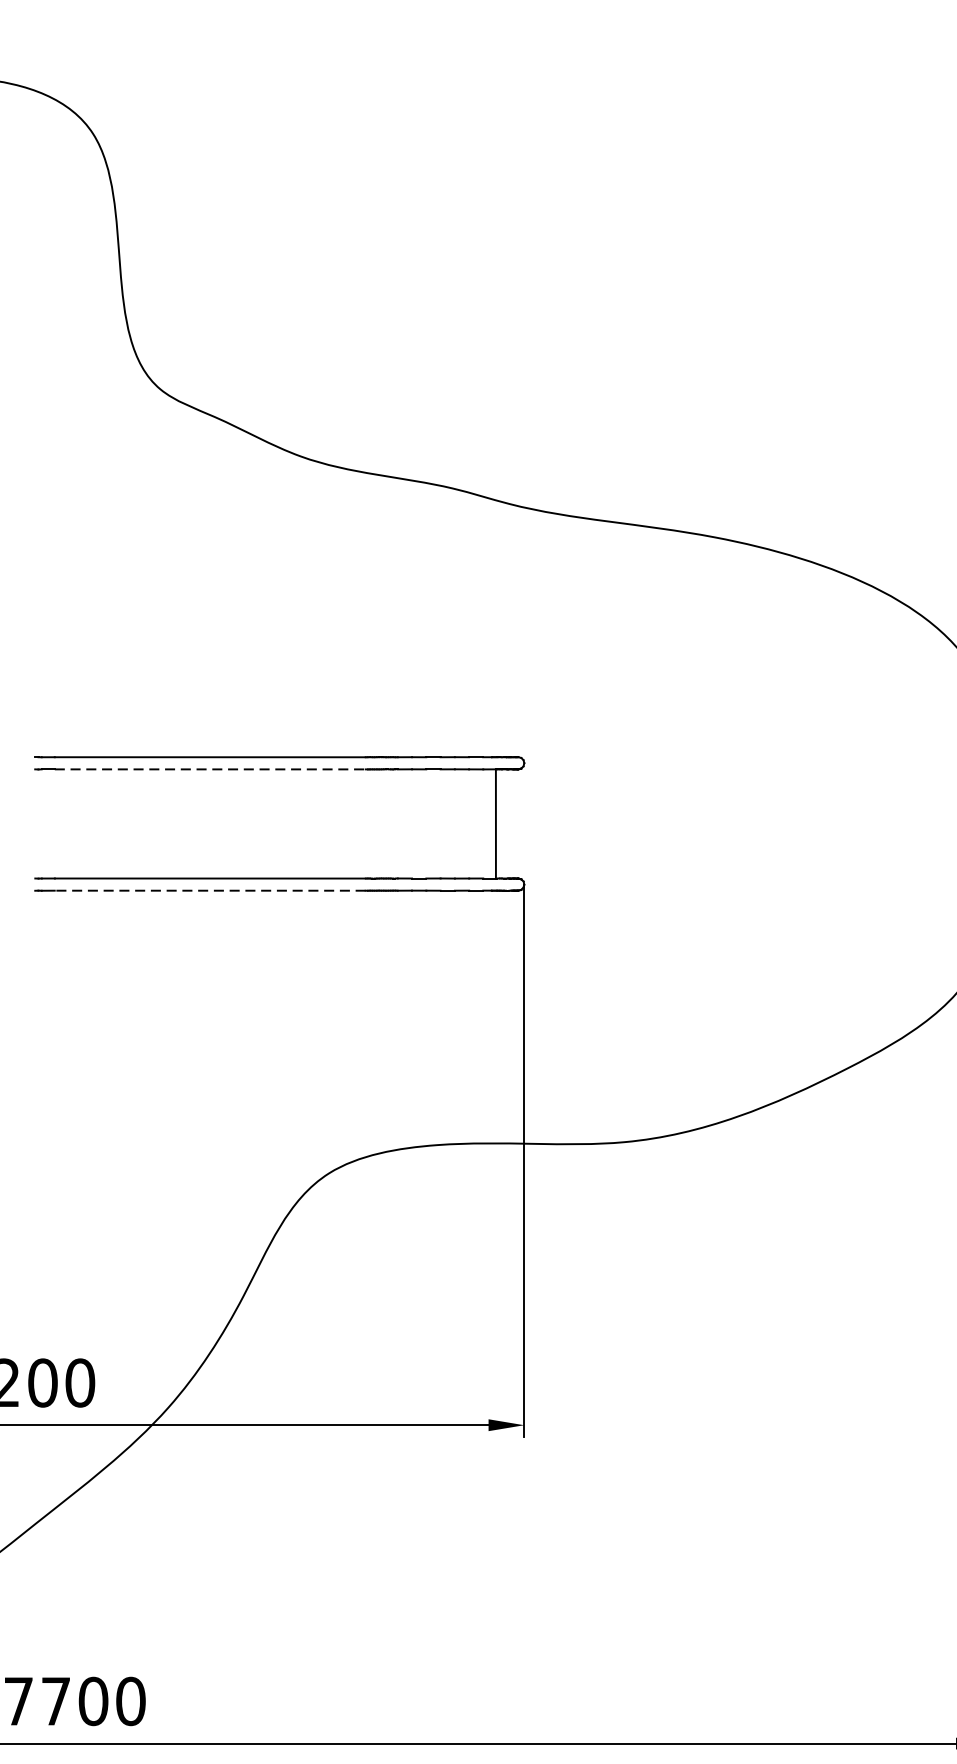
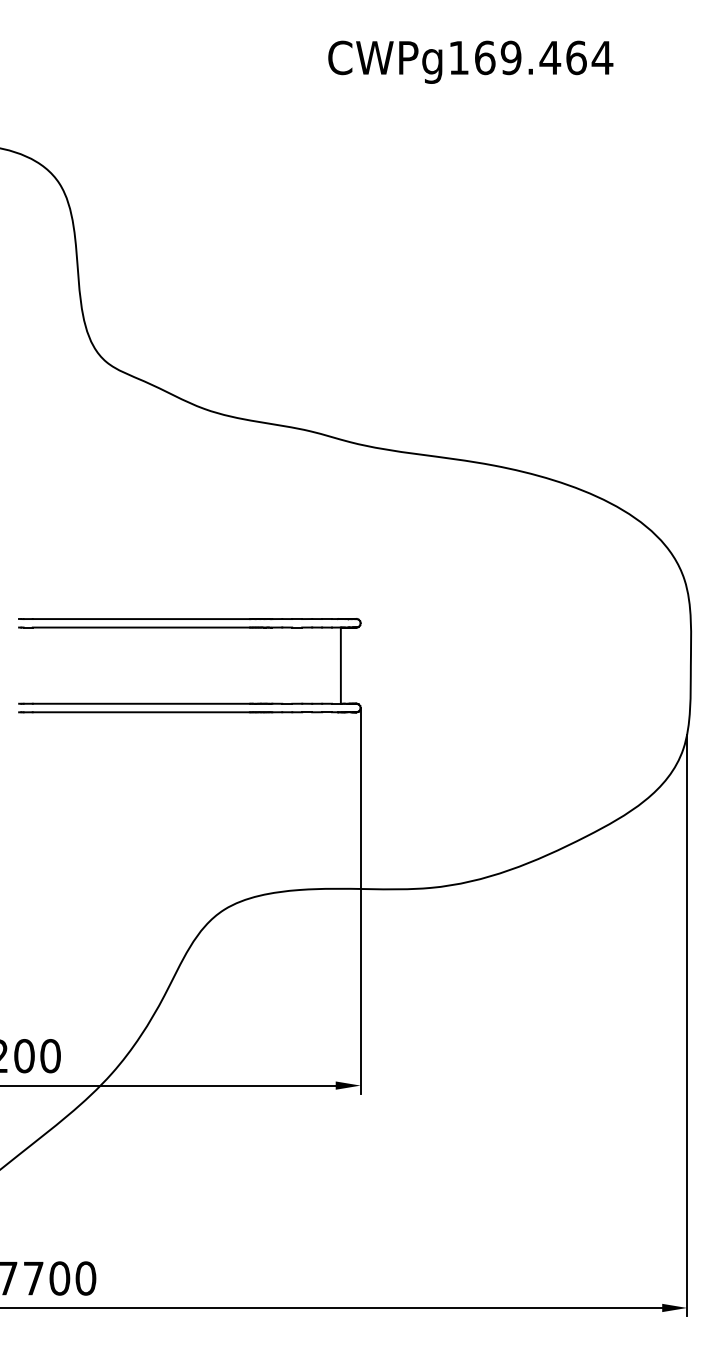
line: (210, 769) -> (141, 627), dashed -> solid
line: (210, 891) -> (141, 712), dashed -> solid

